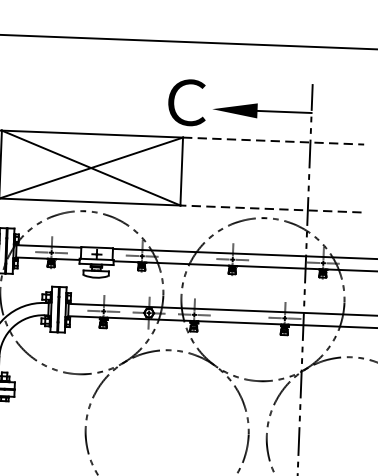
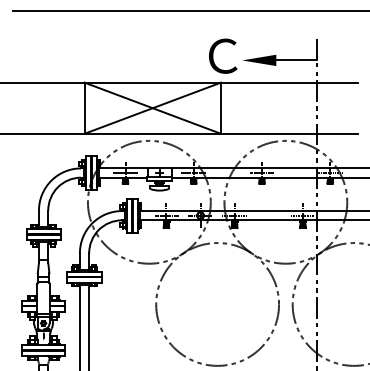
line: (273, 140) -> (289, 82), dashed -> solid
line: (269, 208) -> (288, 133), dashed -> solid

